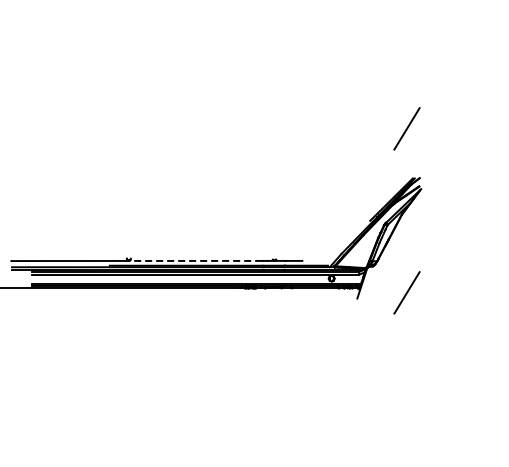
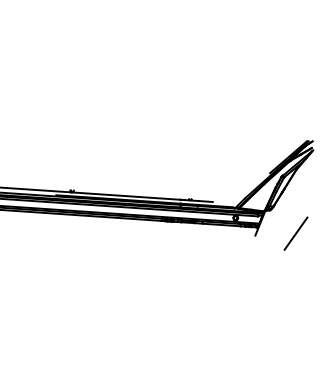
line: (406, 128) -> (304, 100), removed
line: (194, 260) -> (125, 195), dashed -> solid

